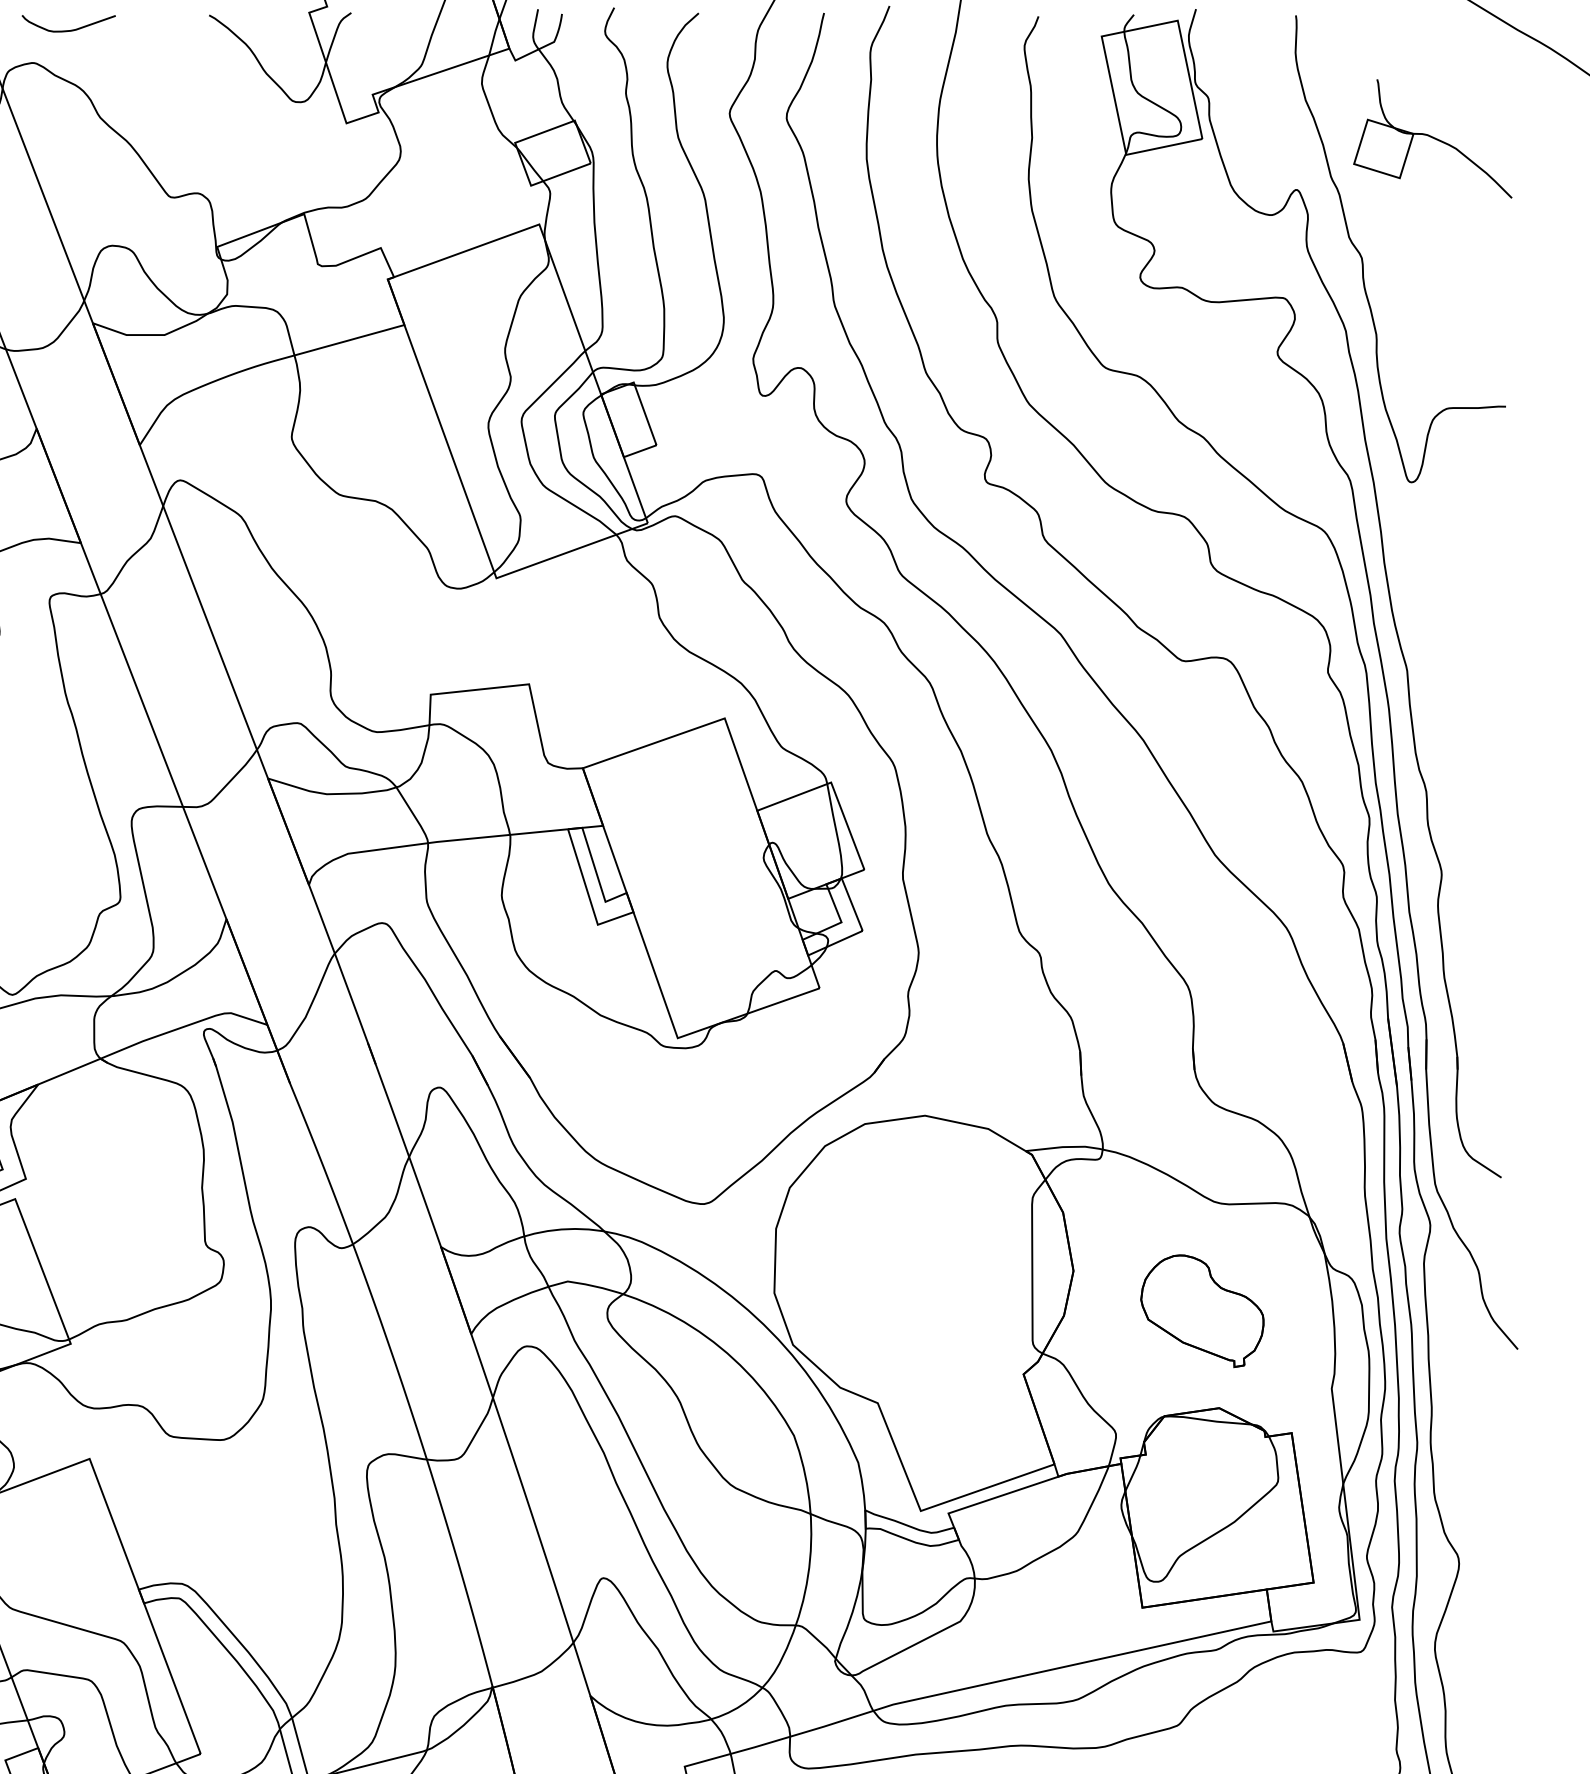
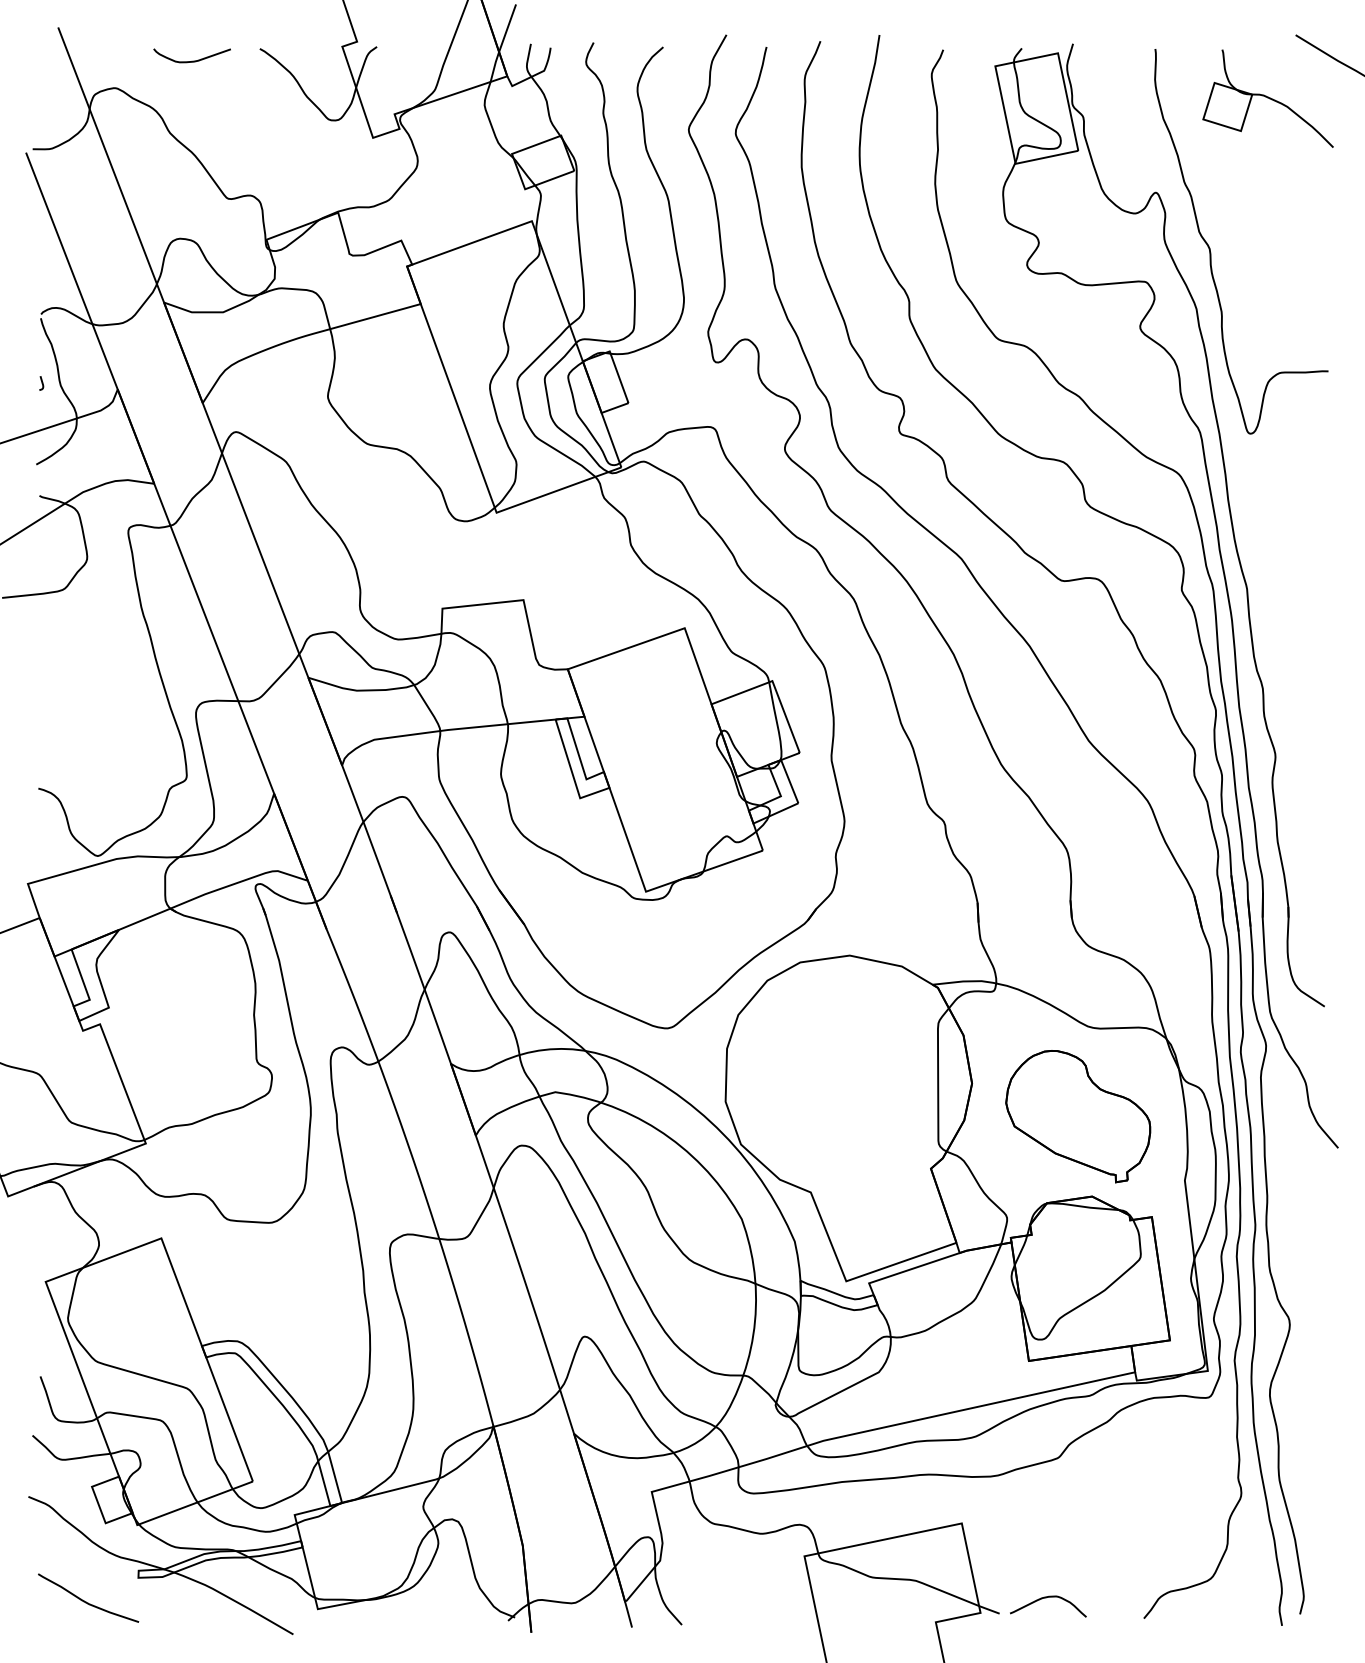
curve: (69, 29) -> (192, 60), moved
part: (1432, 138) -> (1267, 98), moved
part: (1202, 1310) -> (1078, 1116), size x1.43

